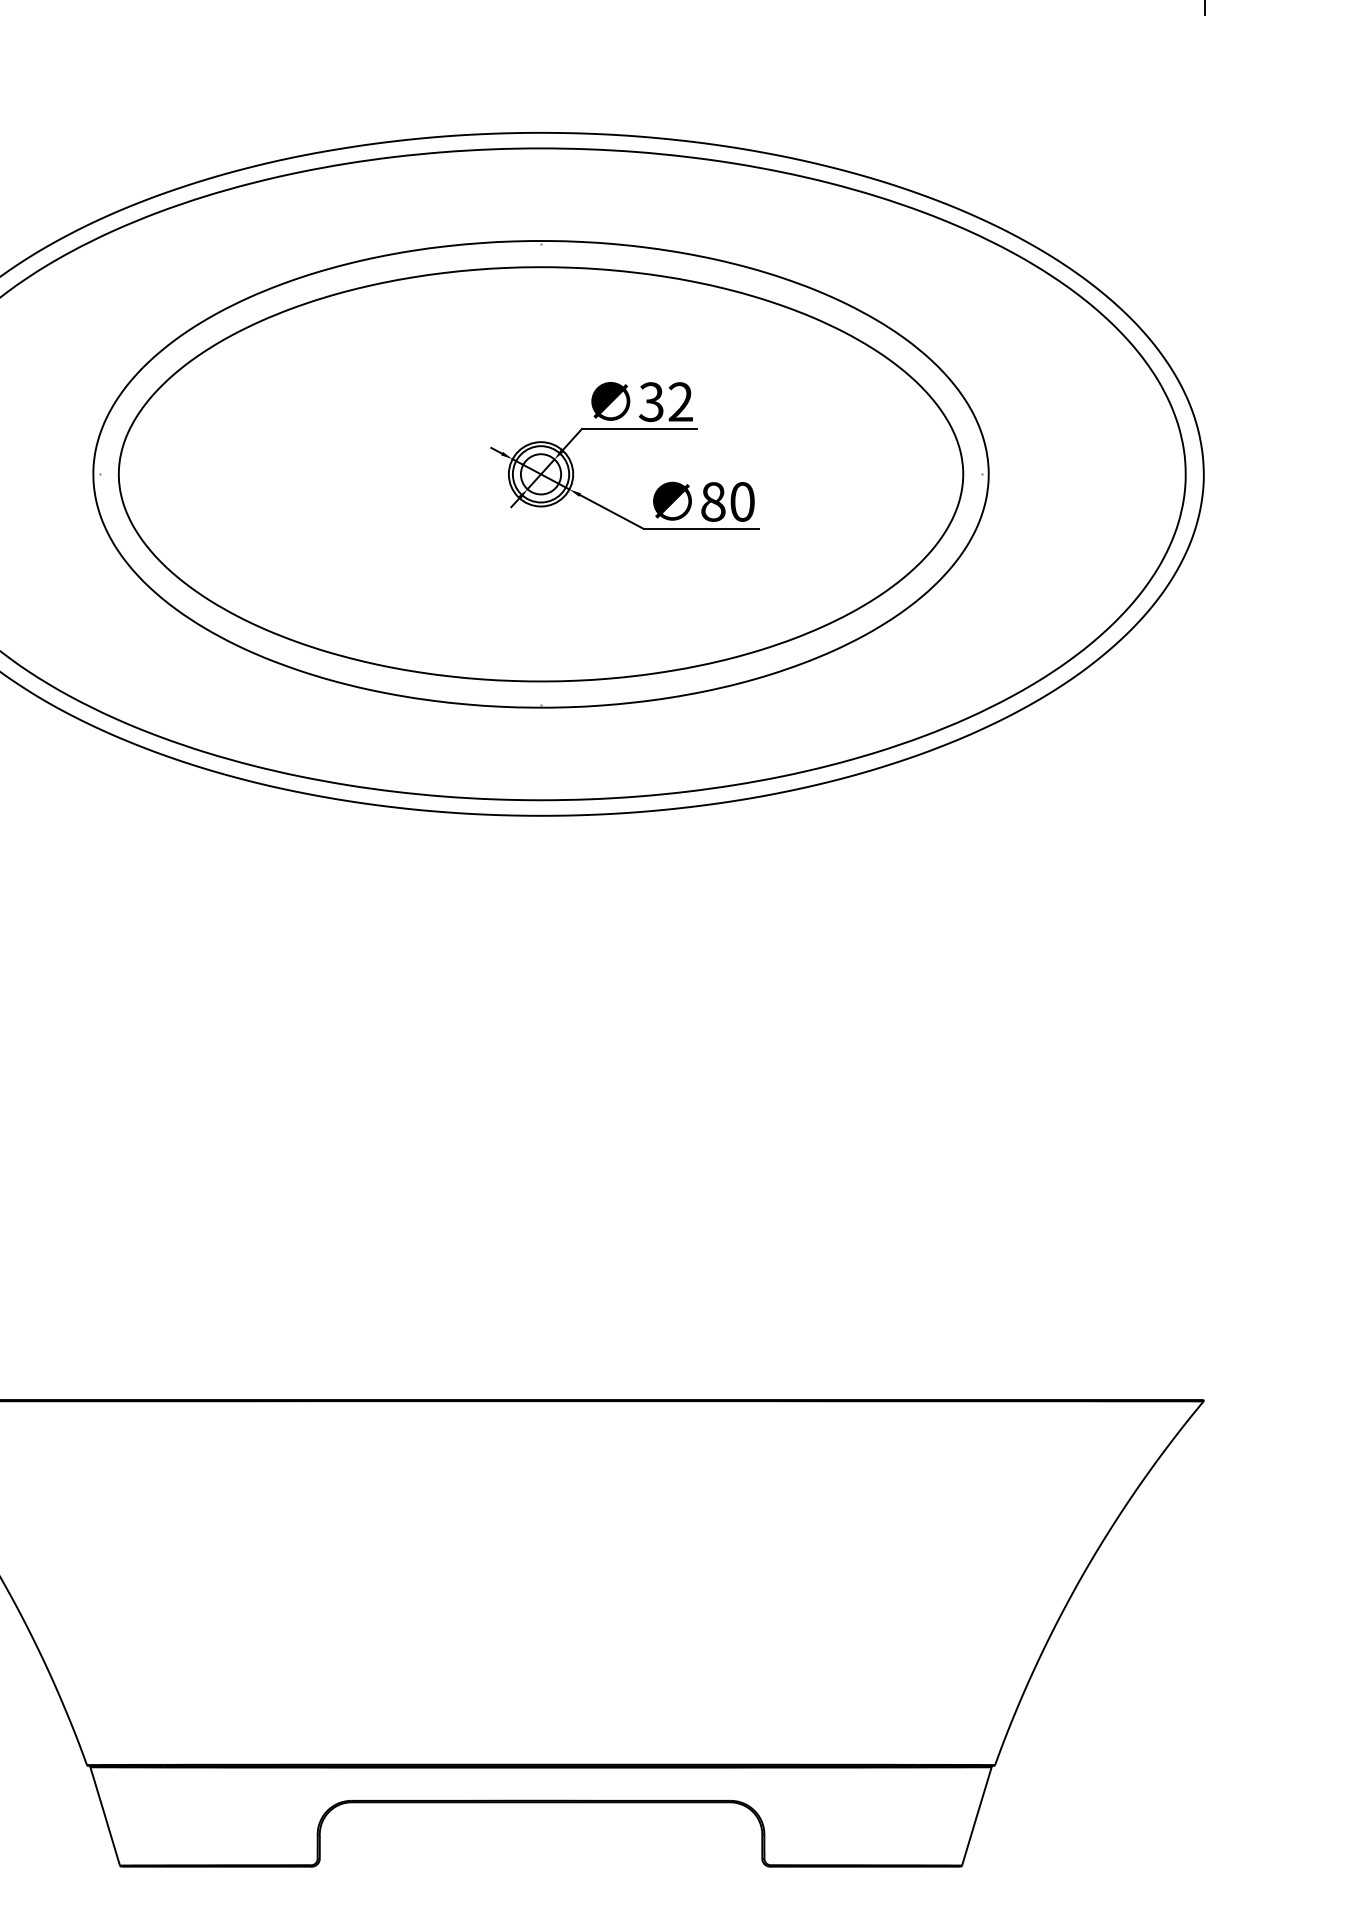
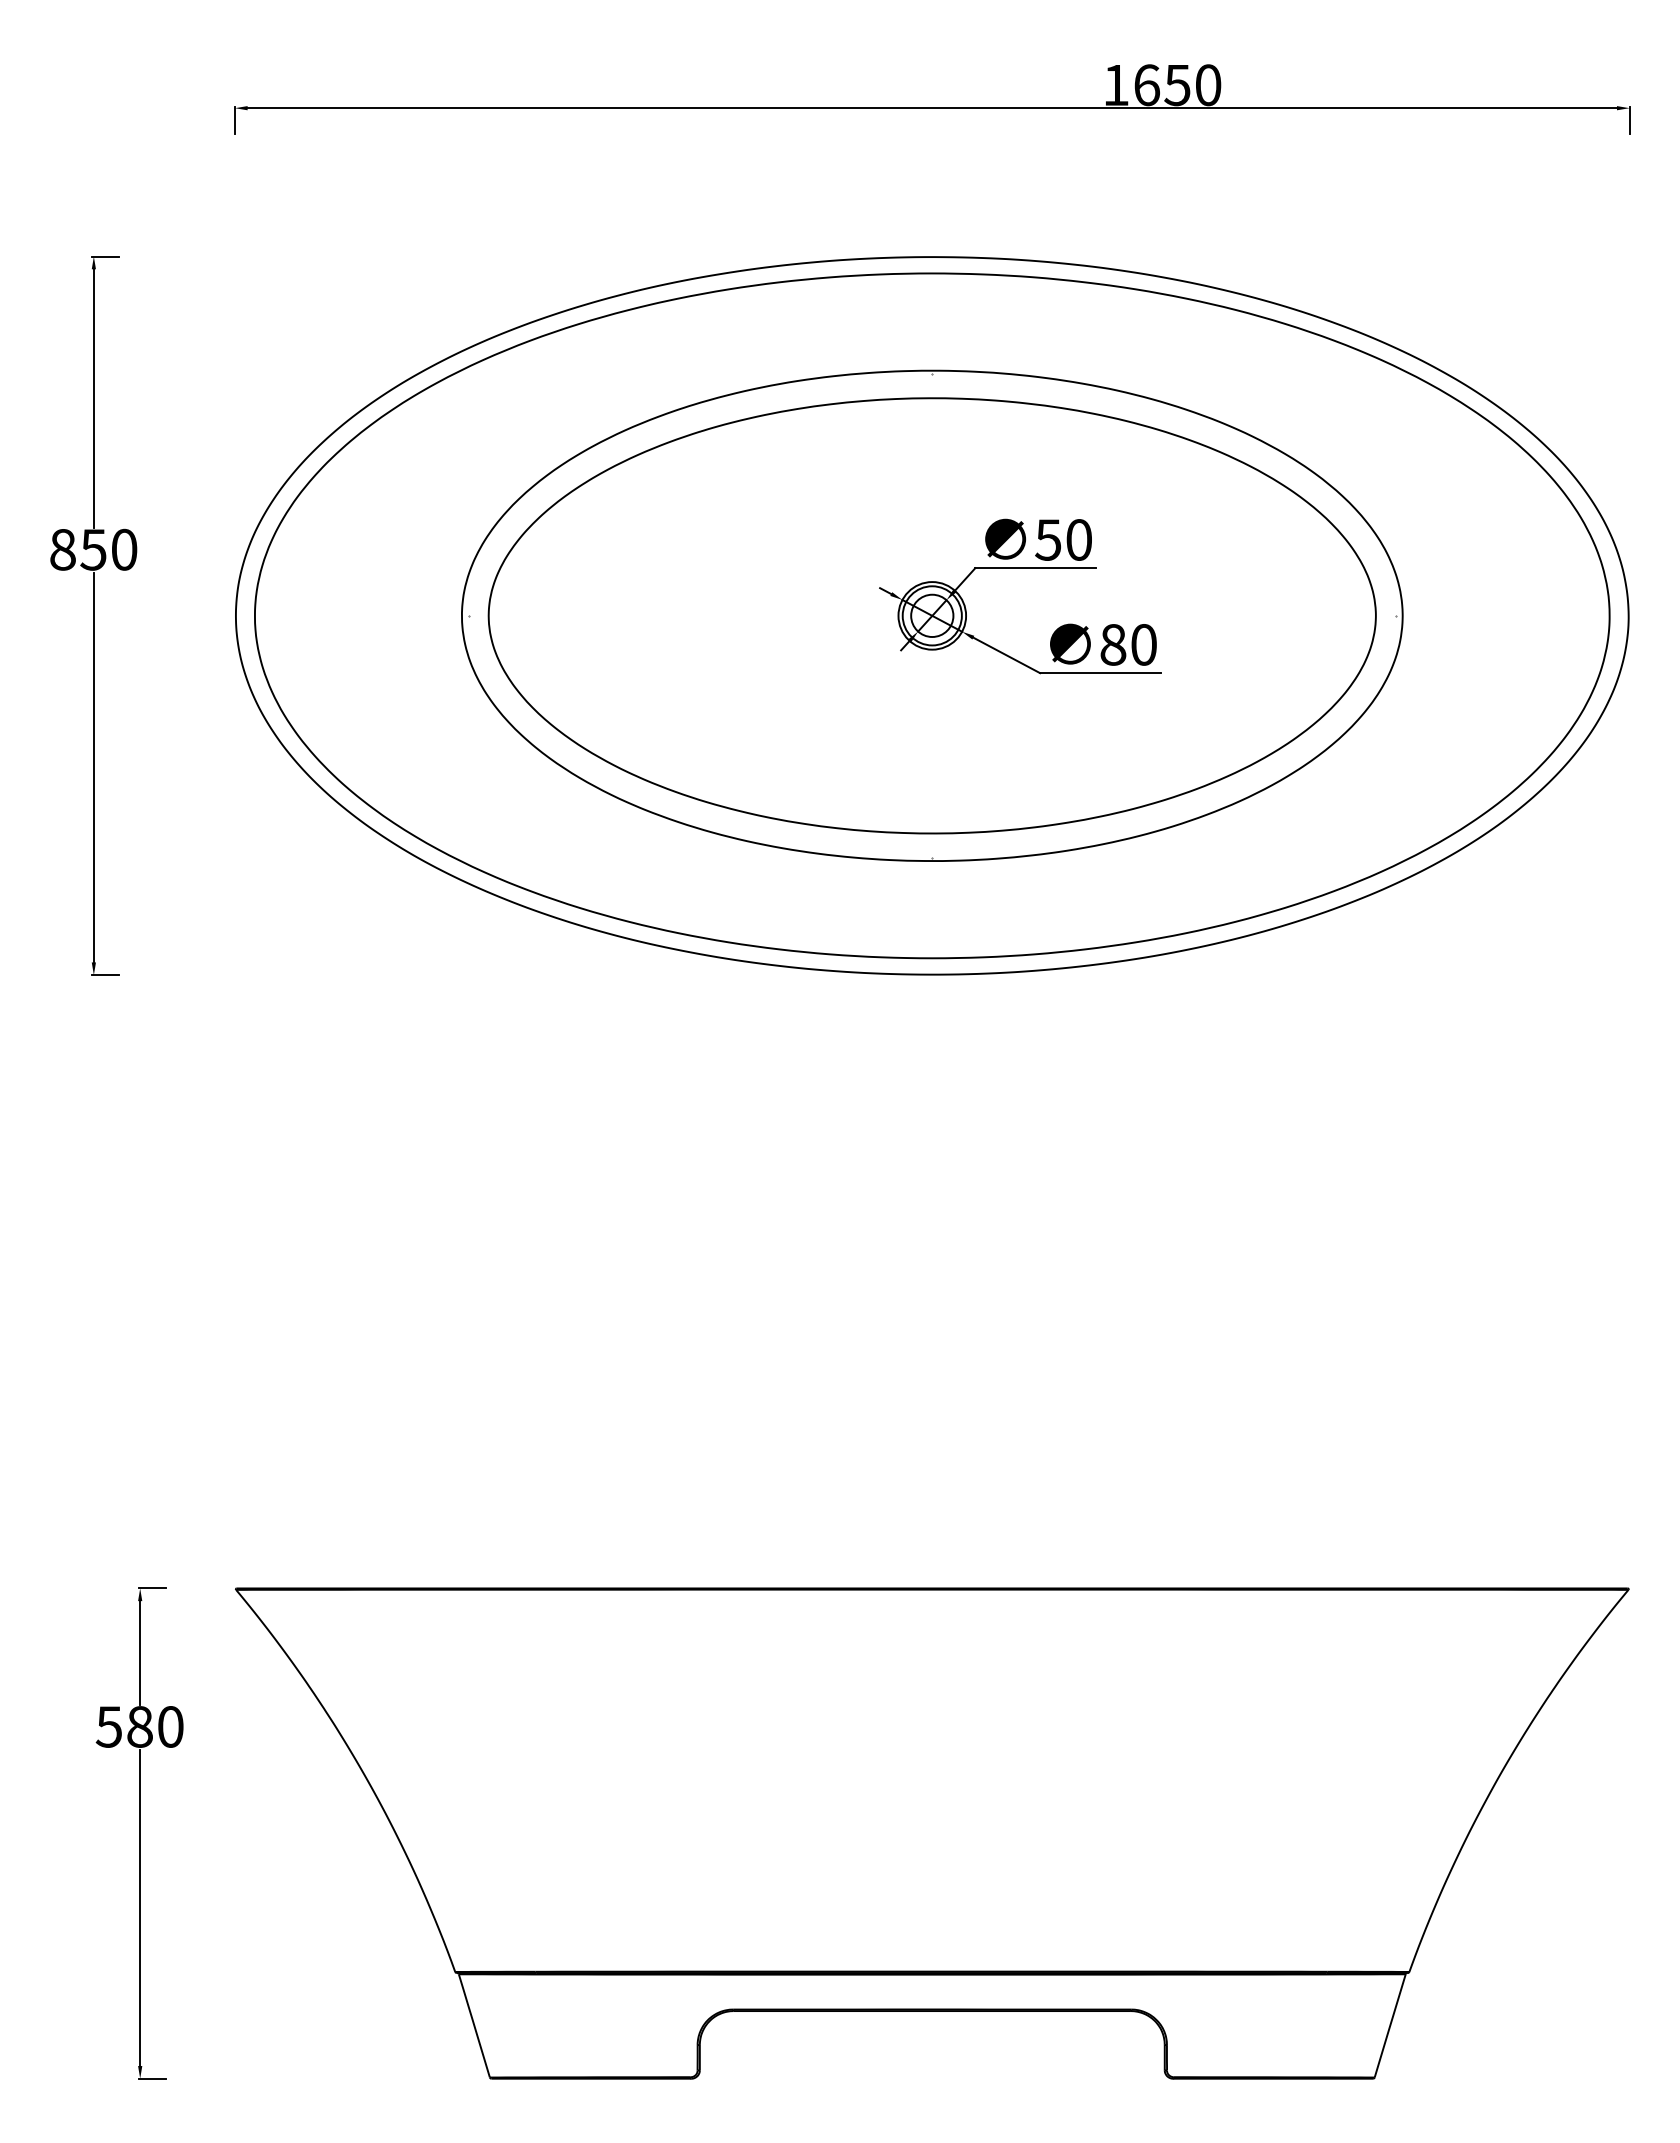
text: (665, 401) -> (1063, 539), 32 -> 50

